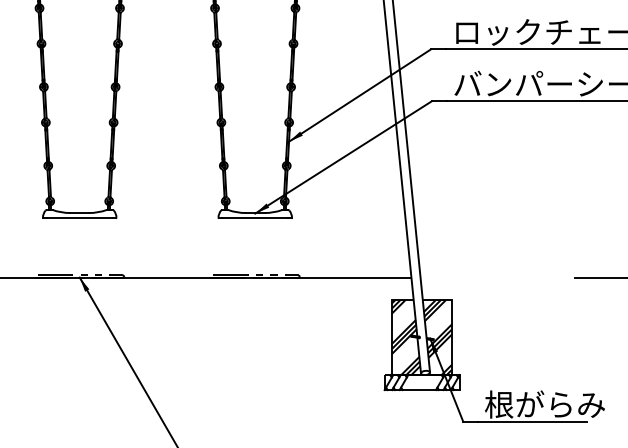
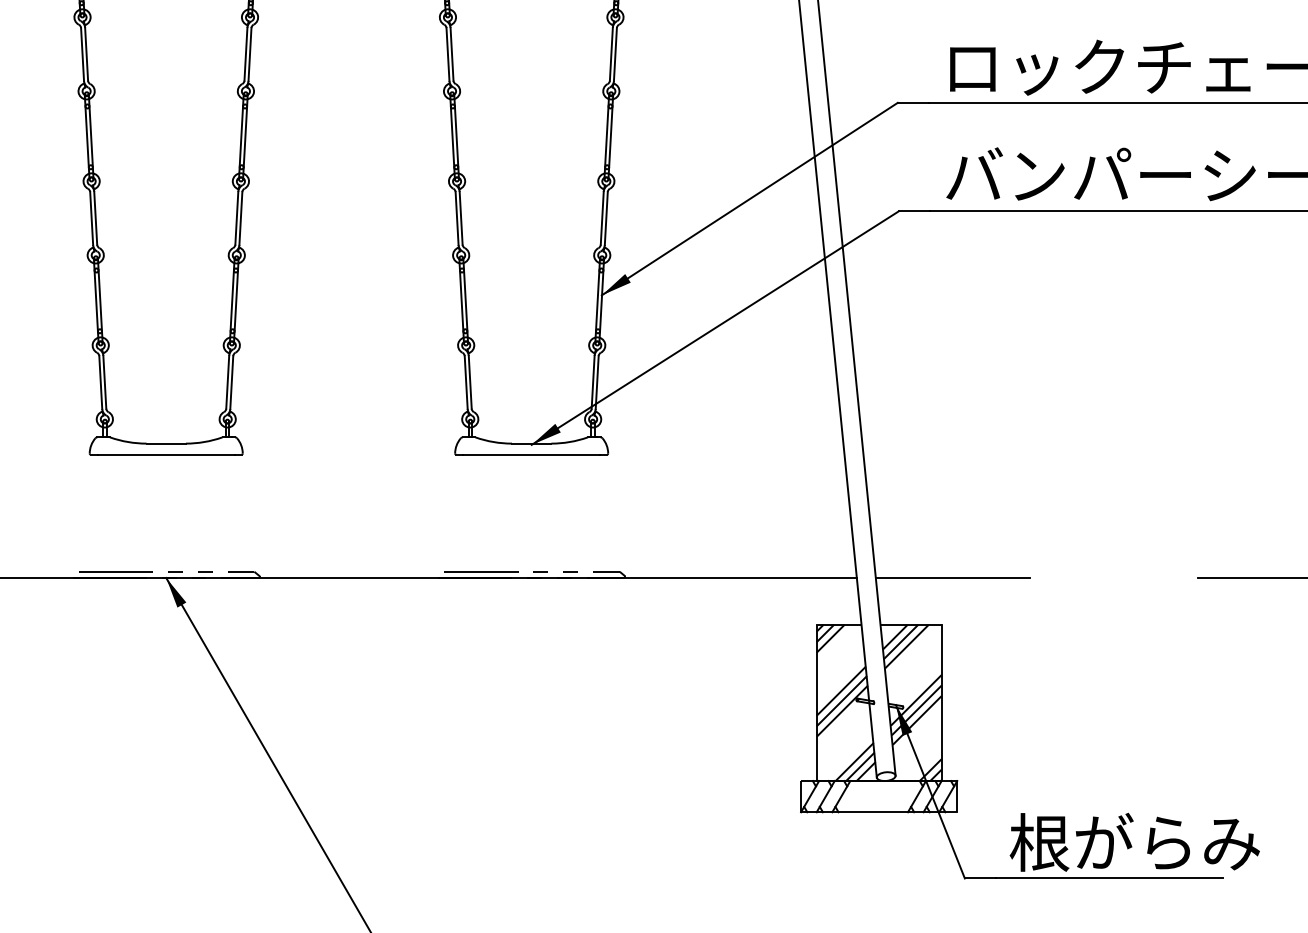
line: (457, 277) -> (952, 577), added

